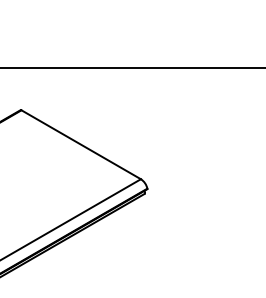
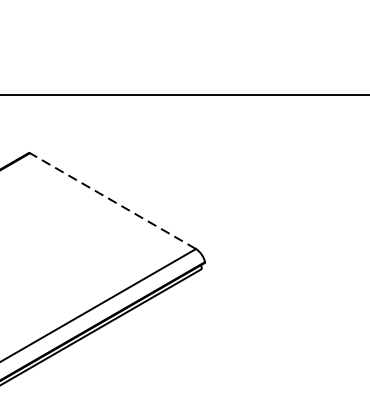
line: (81, 144) -> (113, 200), solid -> dashed

